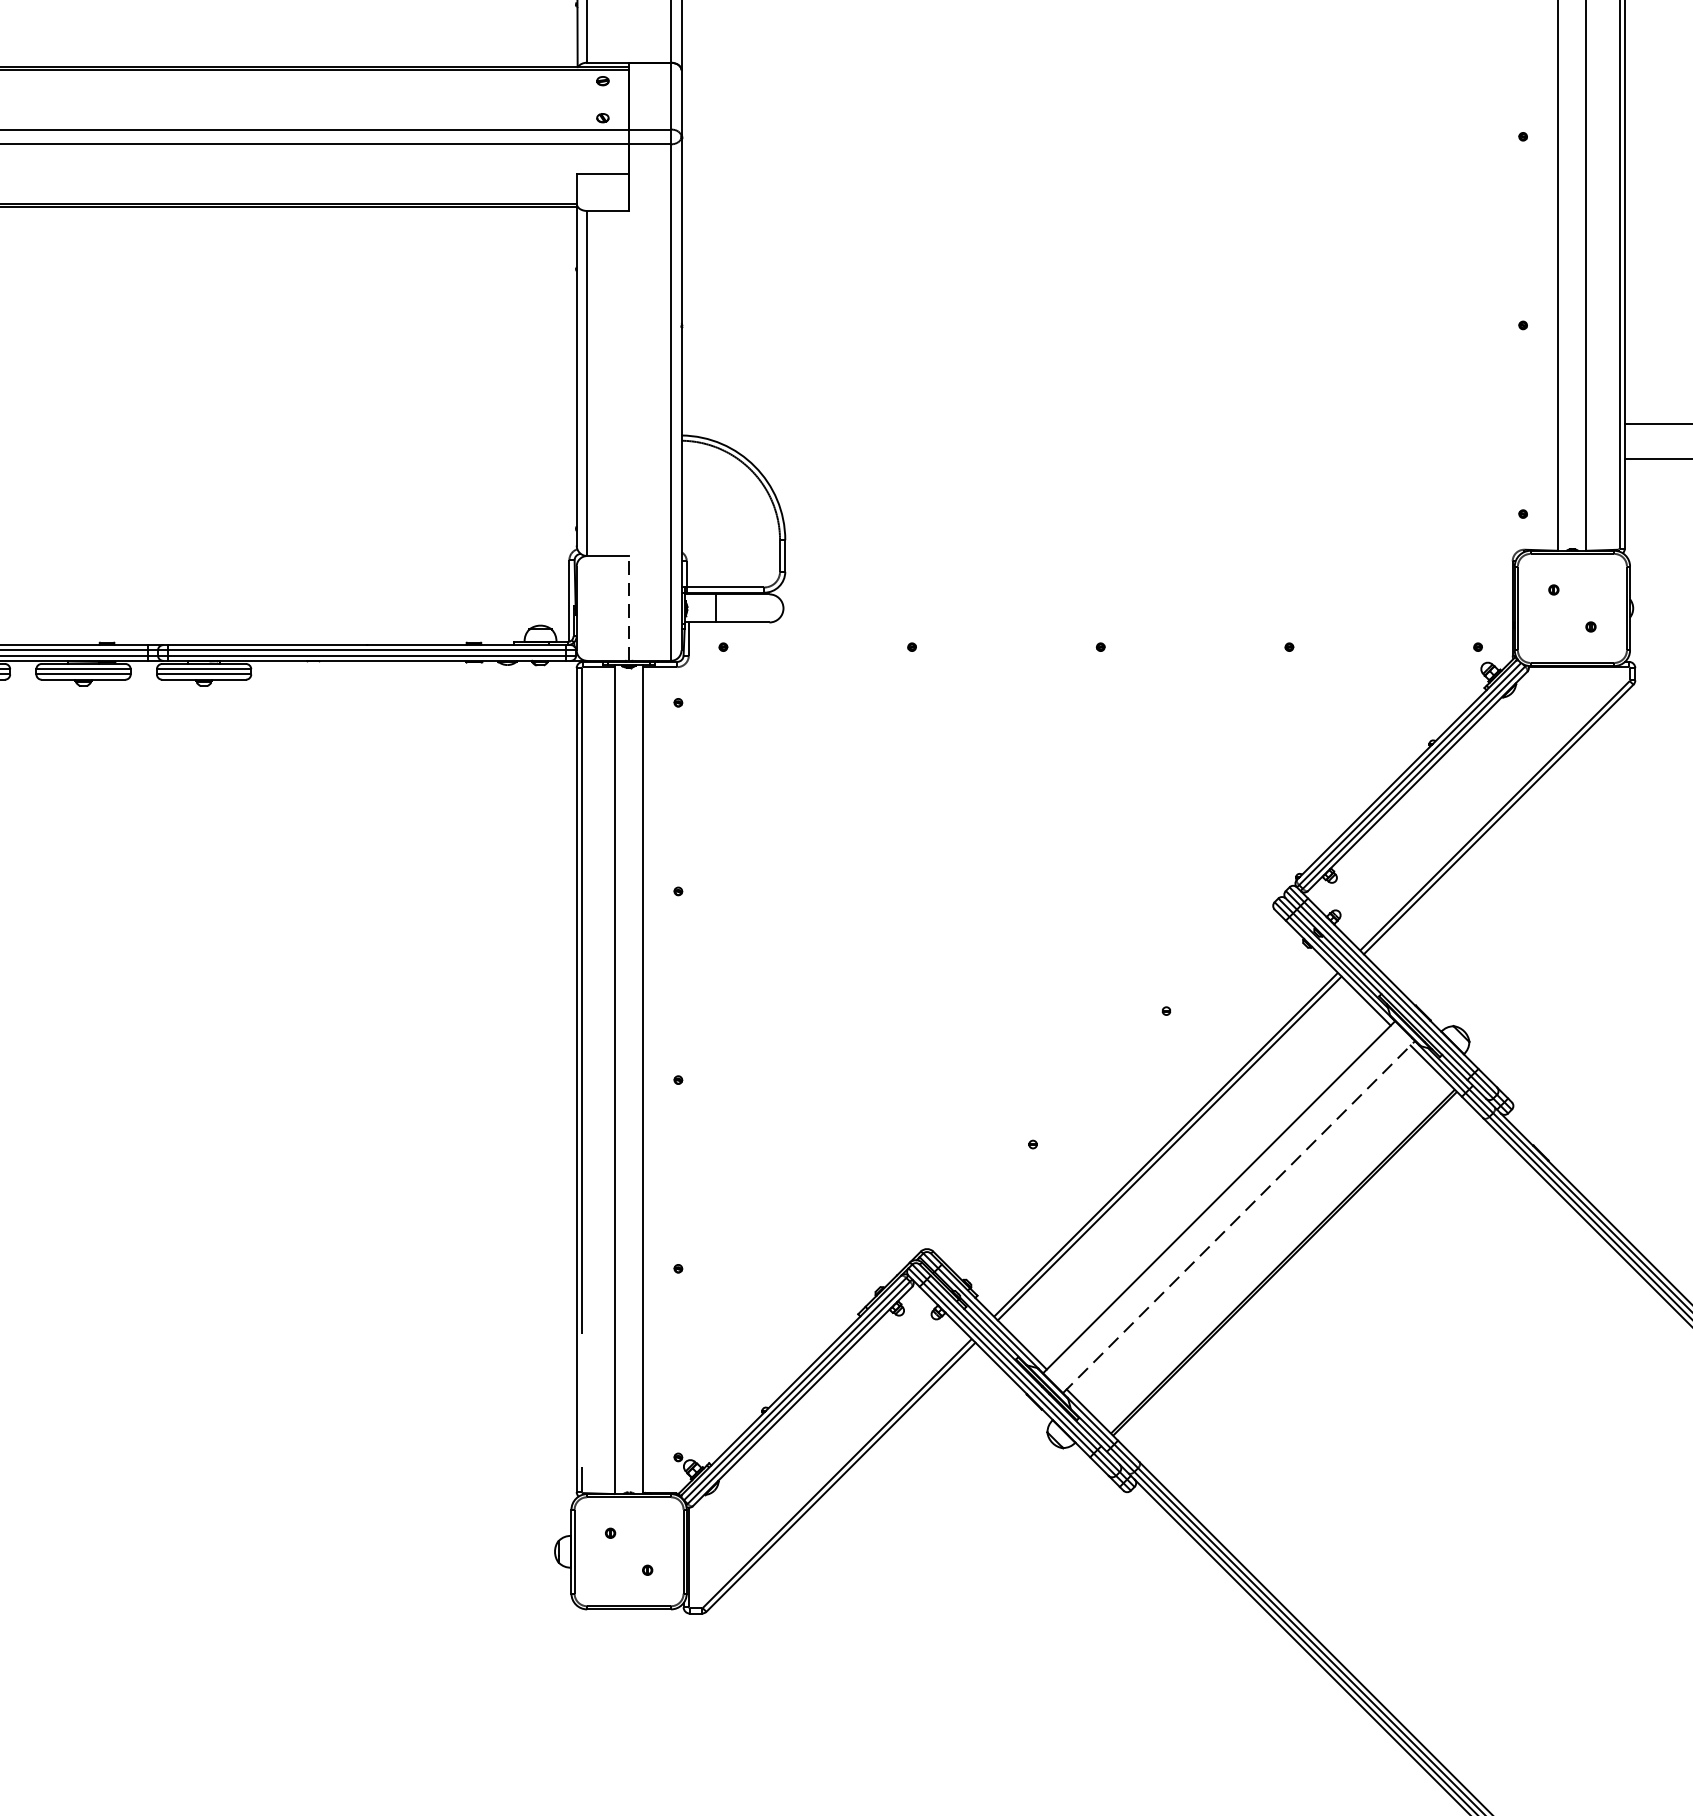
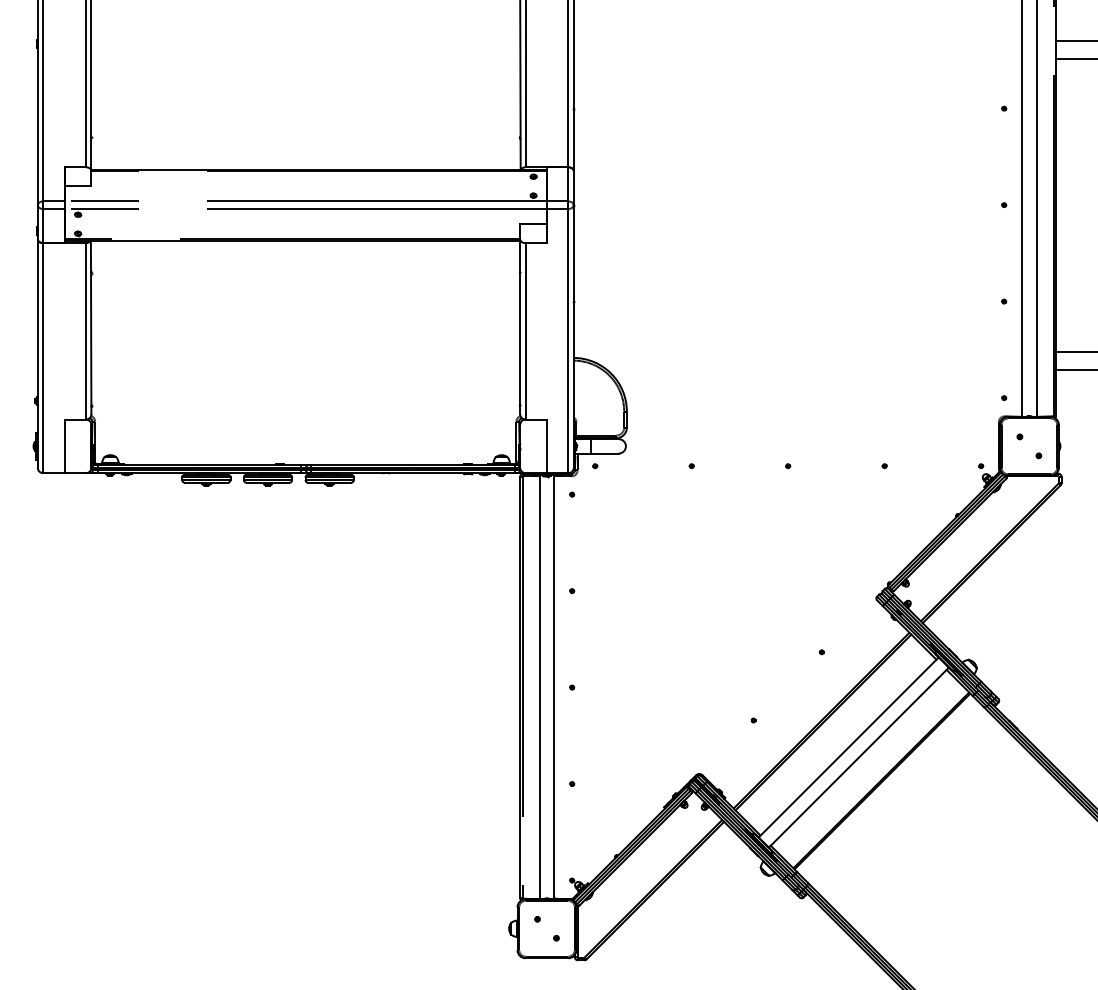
line: (630, 608) -> (547, 446), dashed -> solid
line: (1240, 1216) -> (859, 757), dashed -> solid

